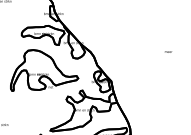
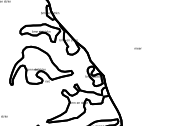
text: (167, 51) -> (137, 48), moved

